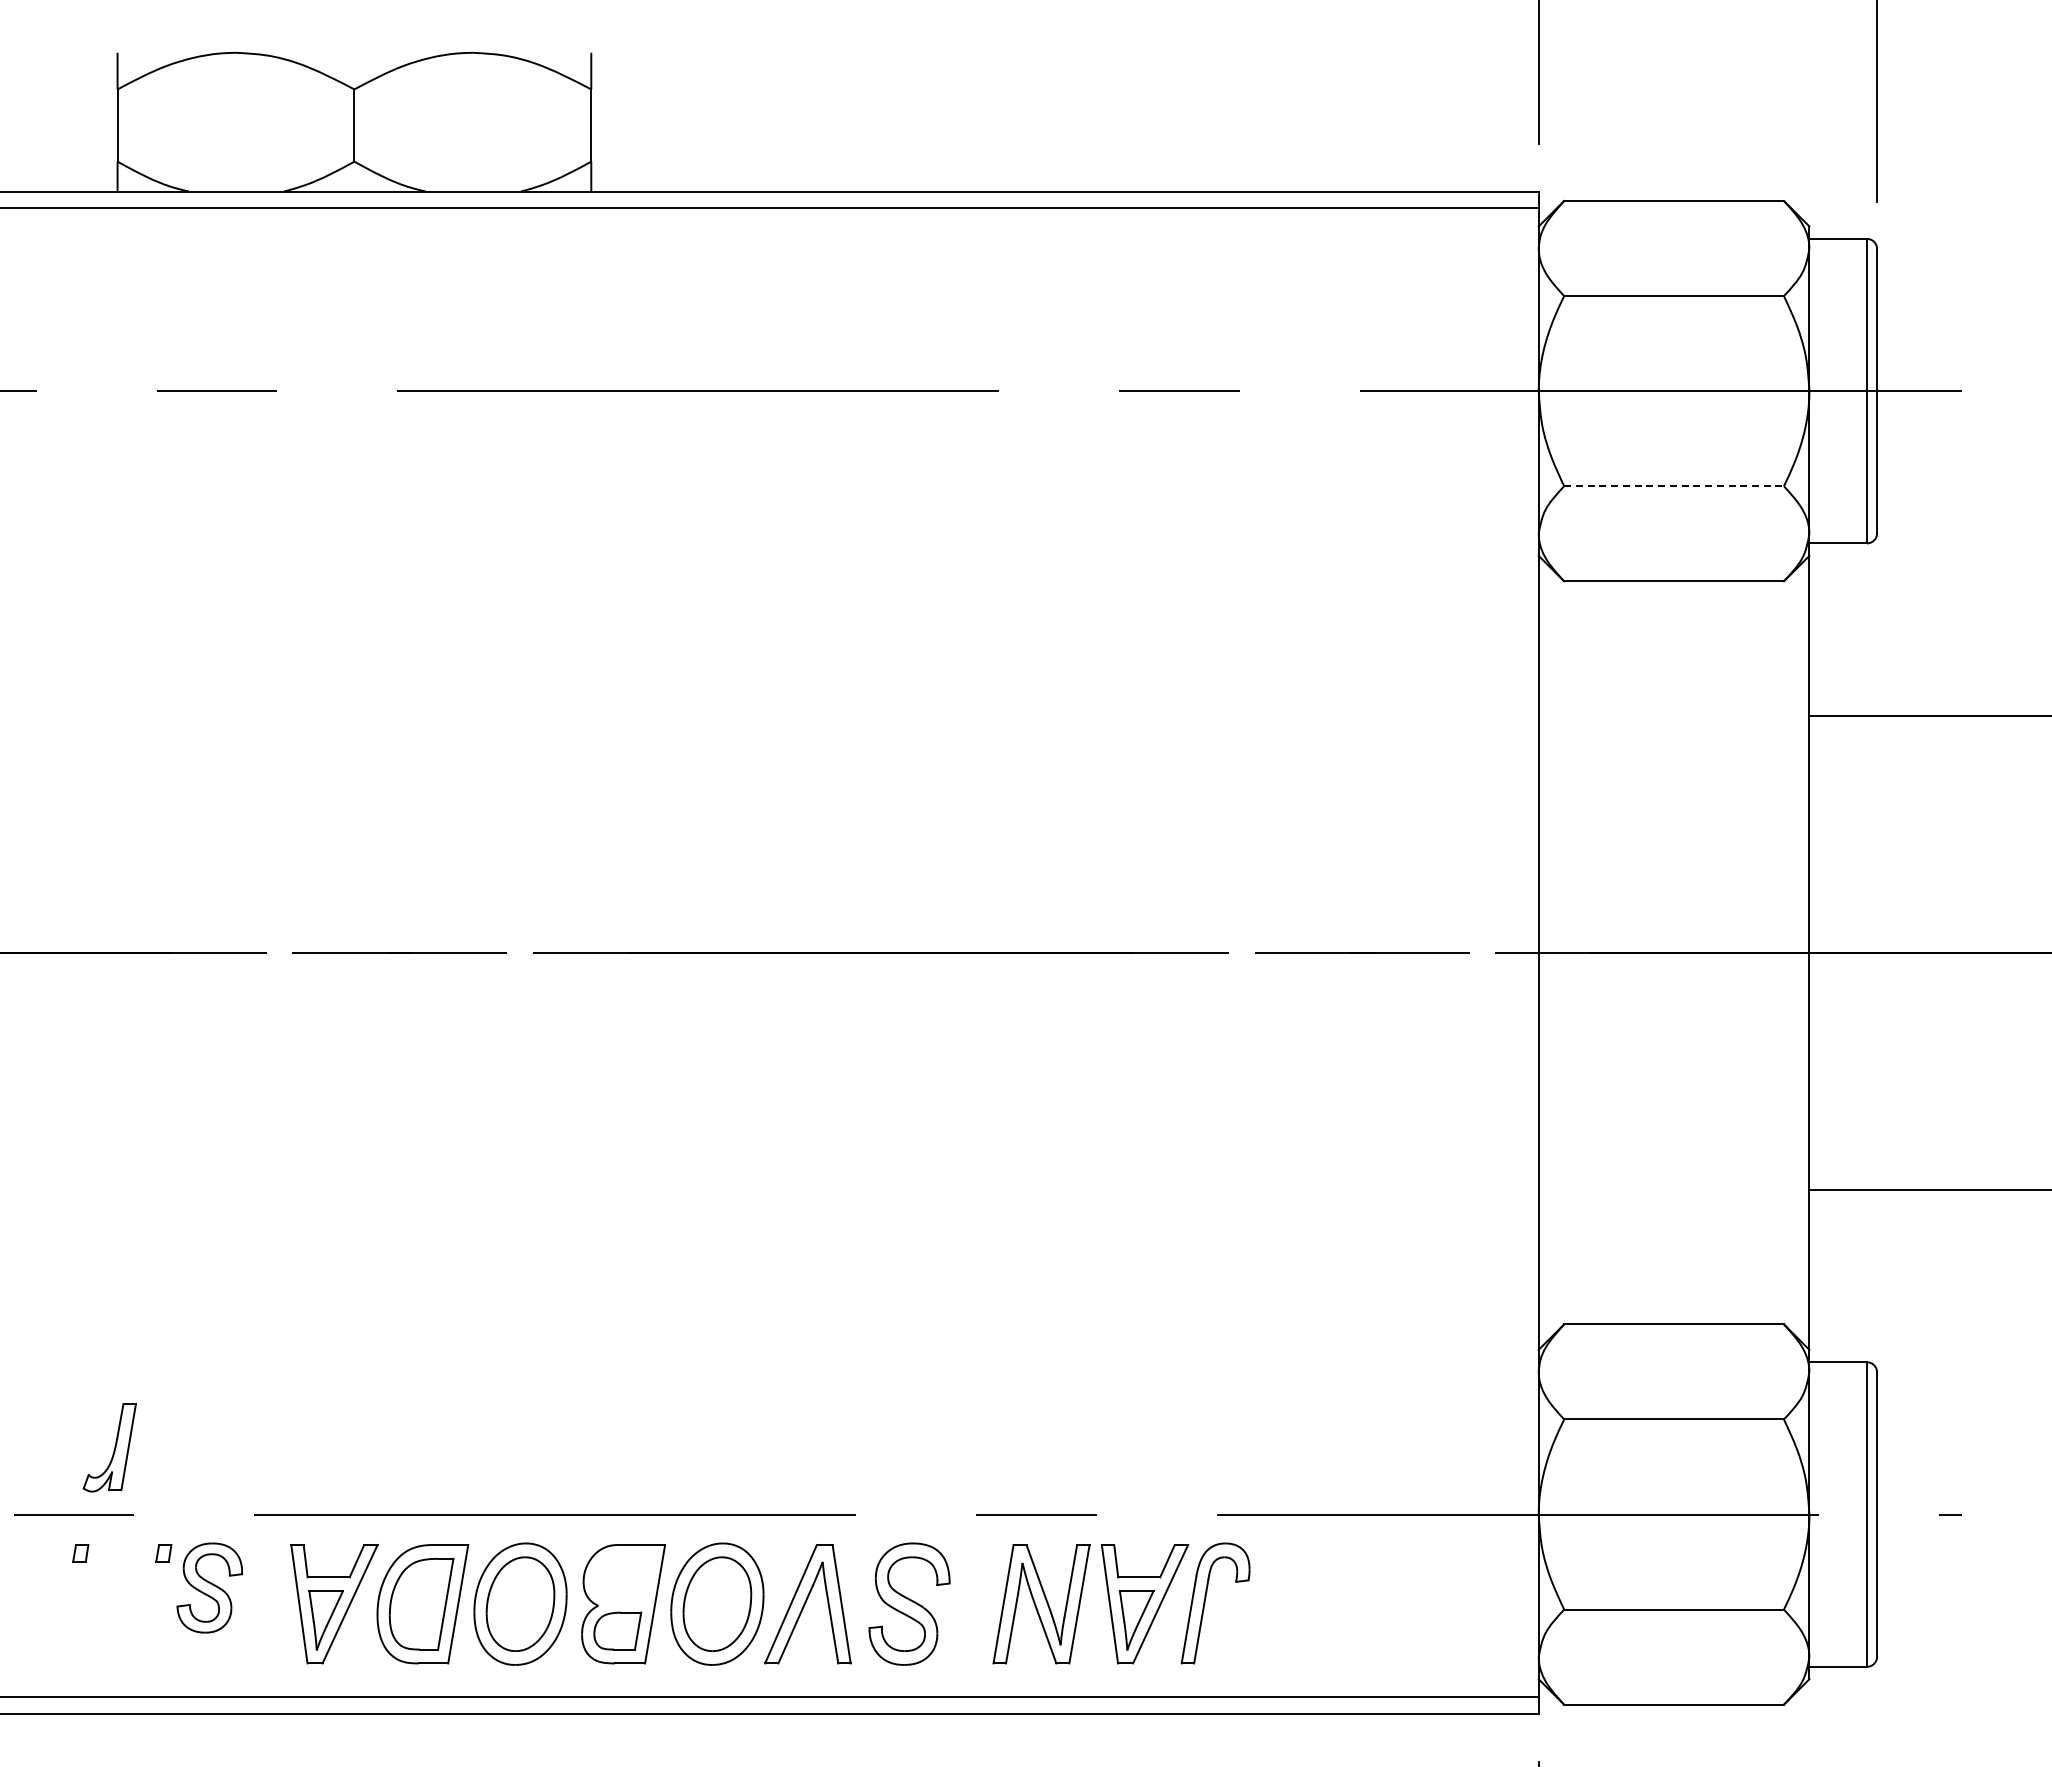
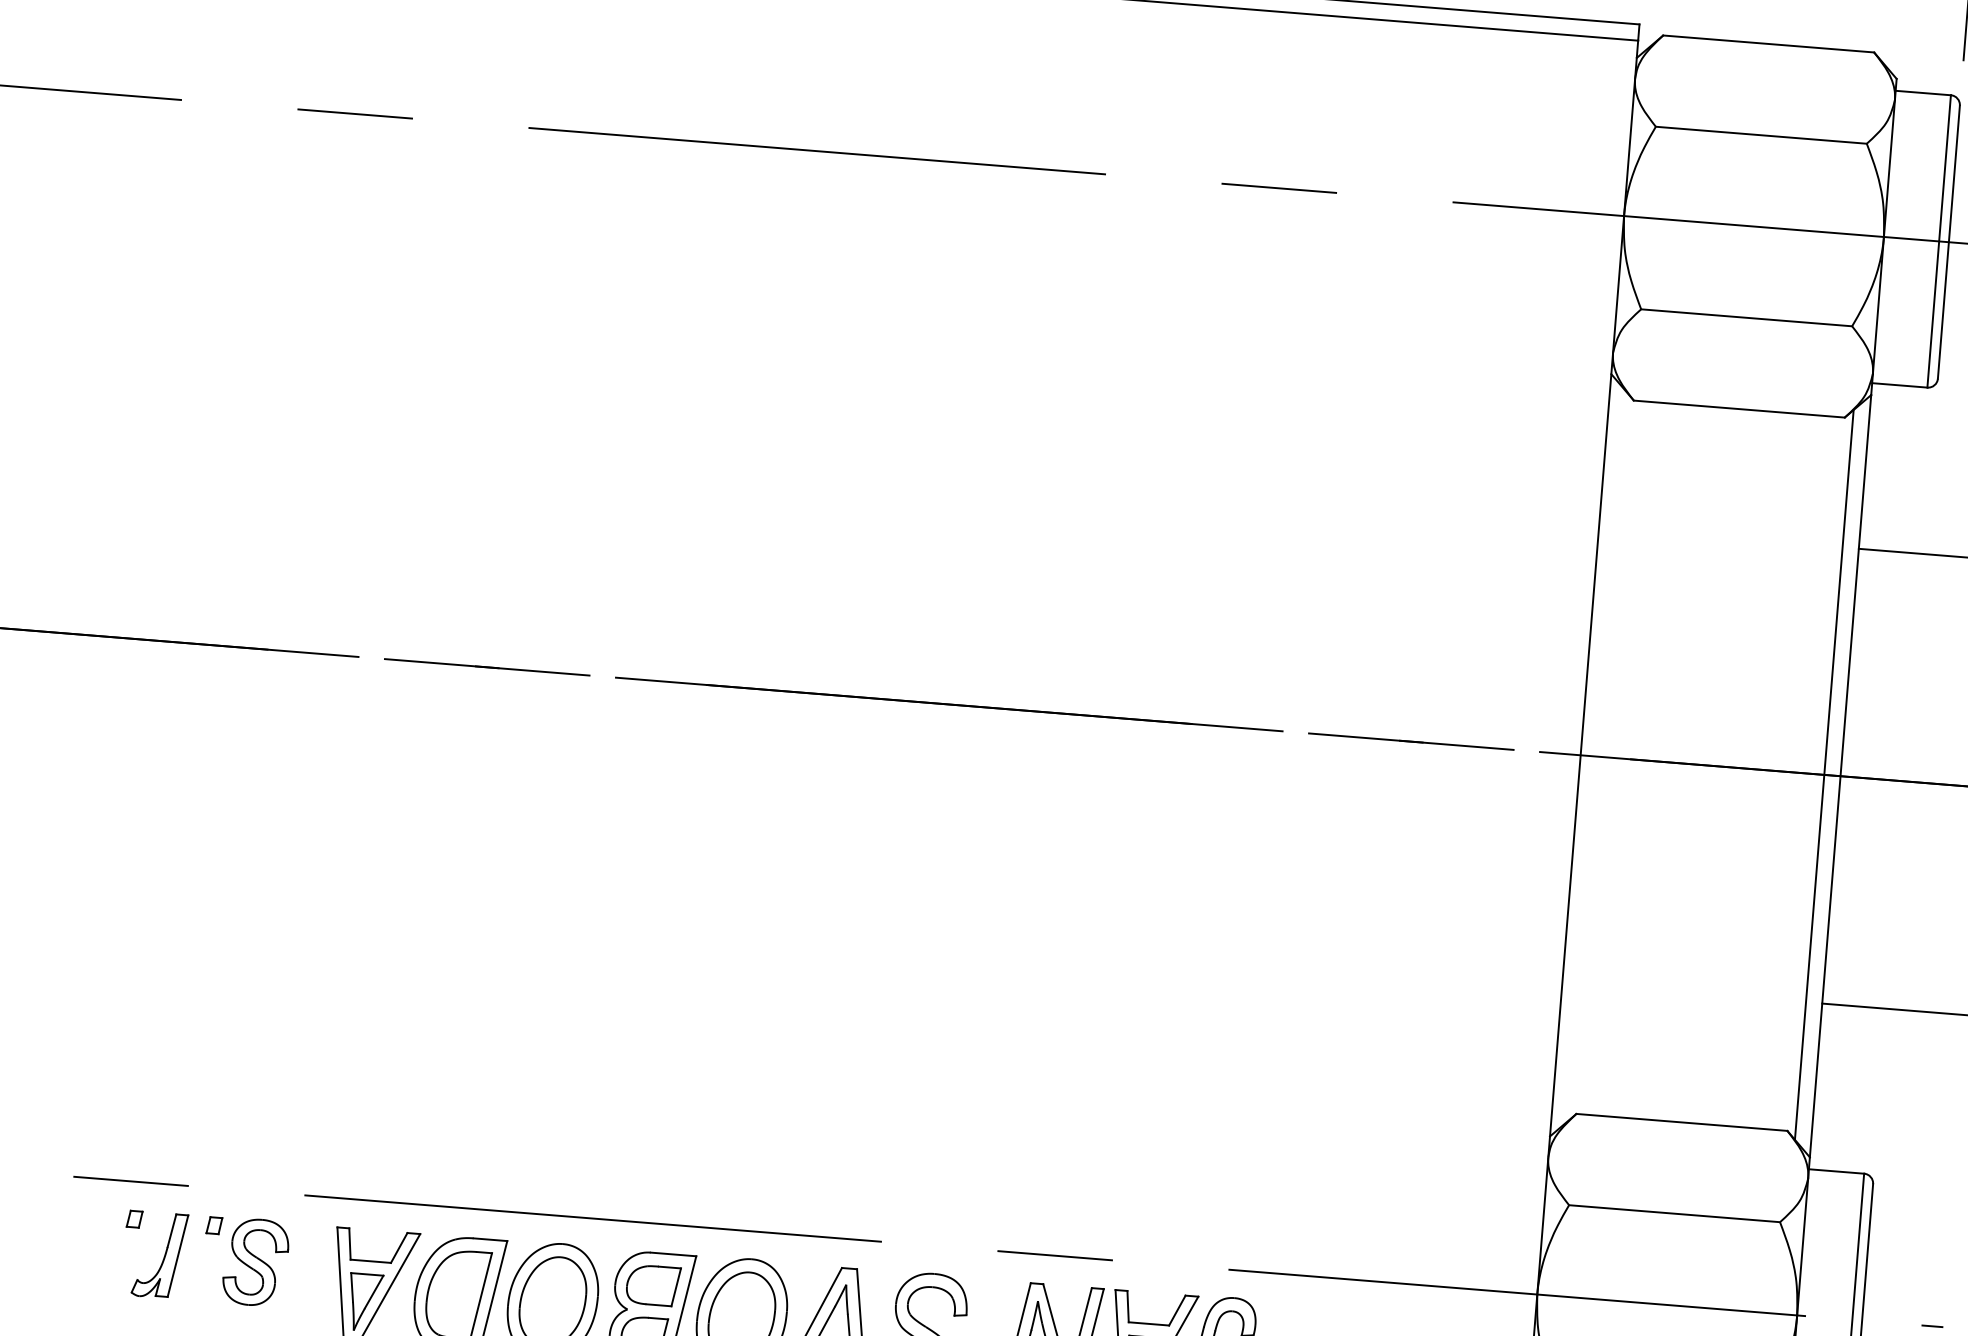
line: (1674, 486) -> (1747, 318), dashed -> solid
line: (1792, 952) -> (1824, 774), added
part: (109, 1447) -> (159, 1255), moved
part: (623, 1578) -> (653, 1285), added

